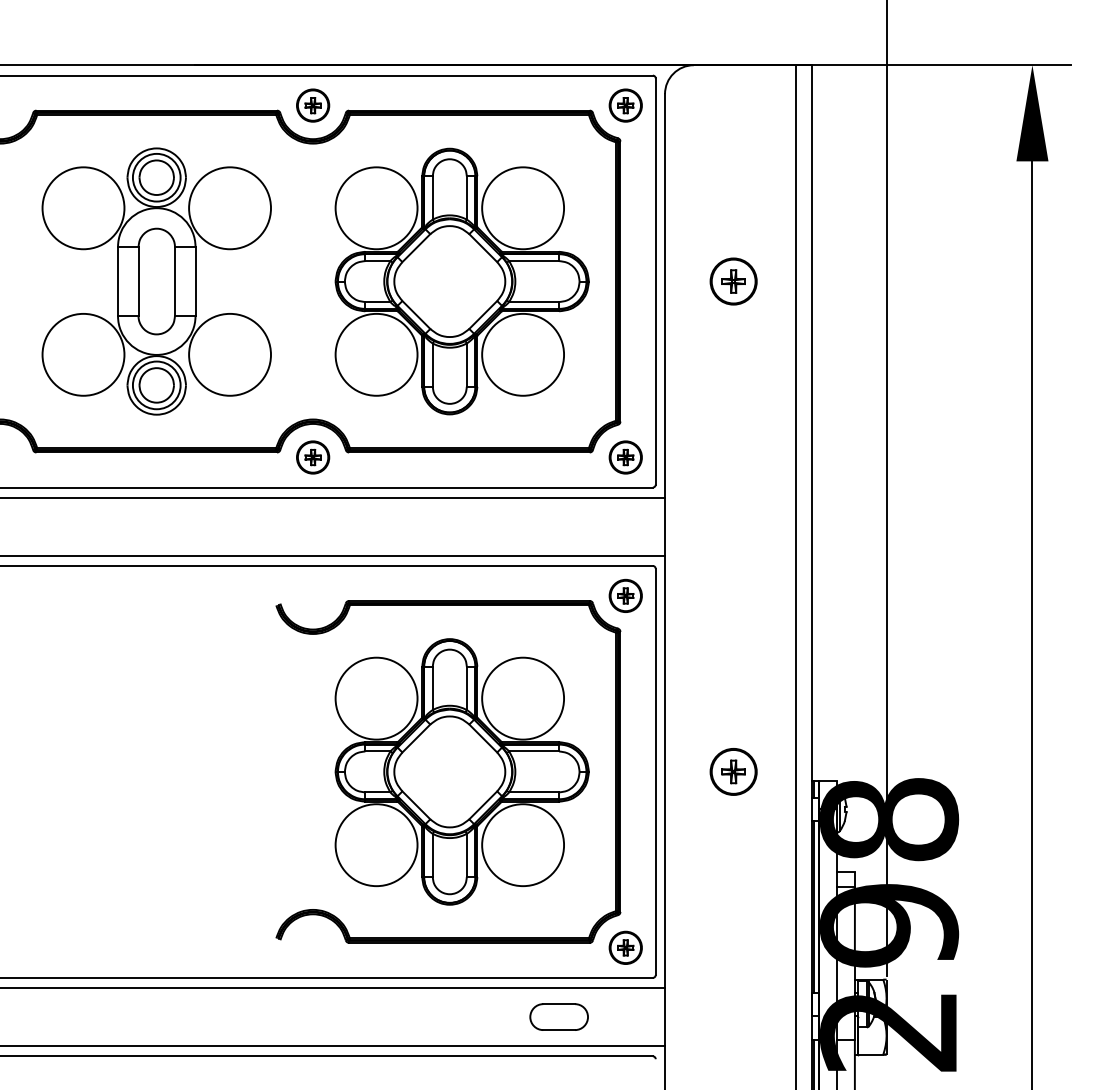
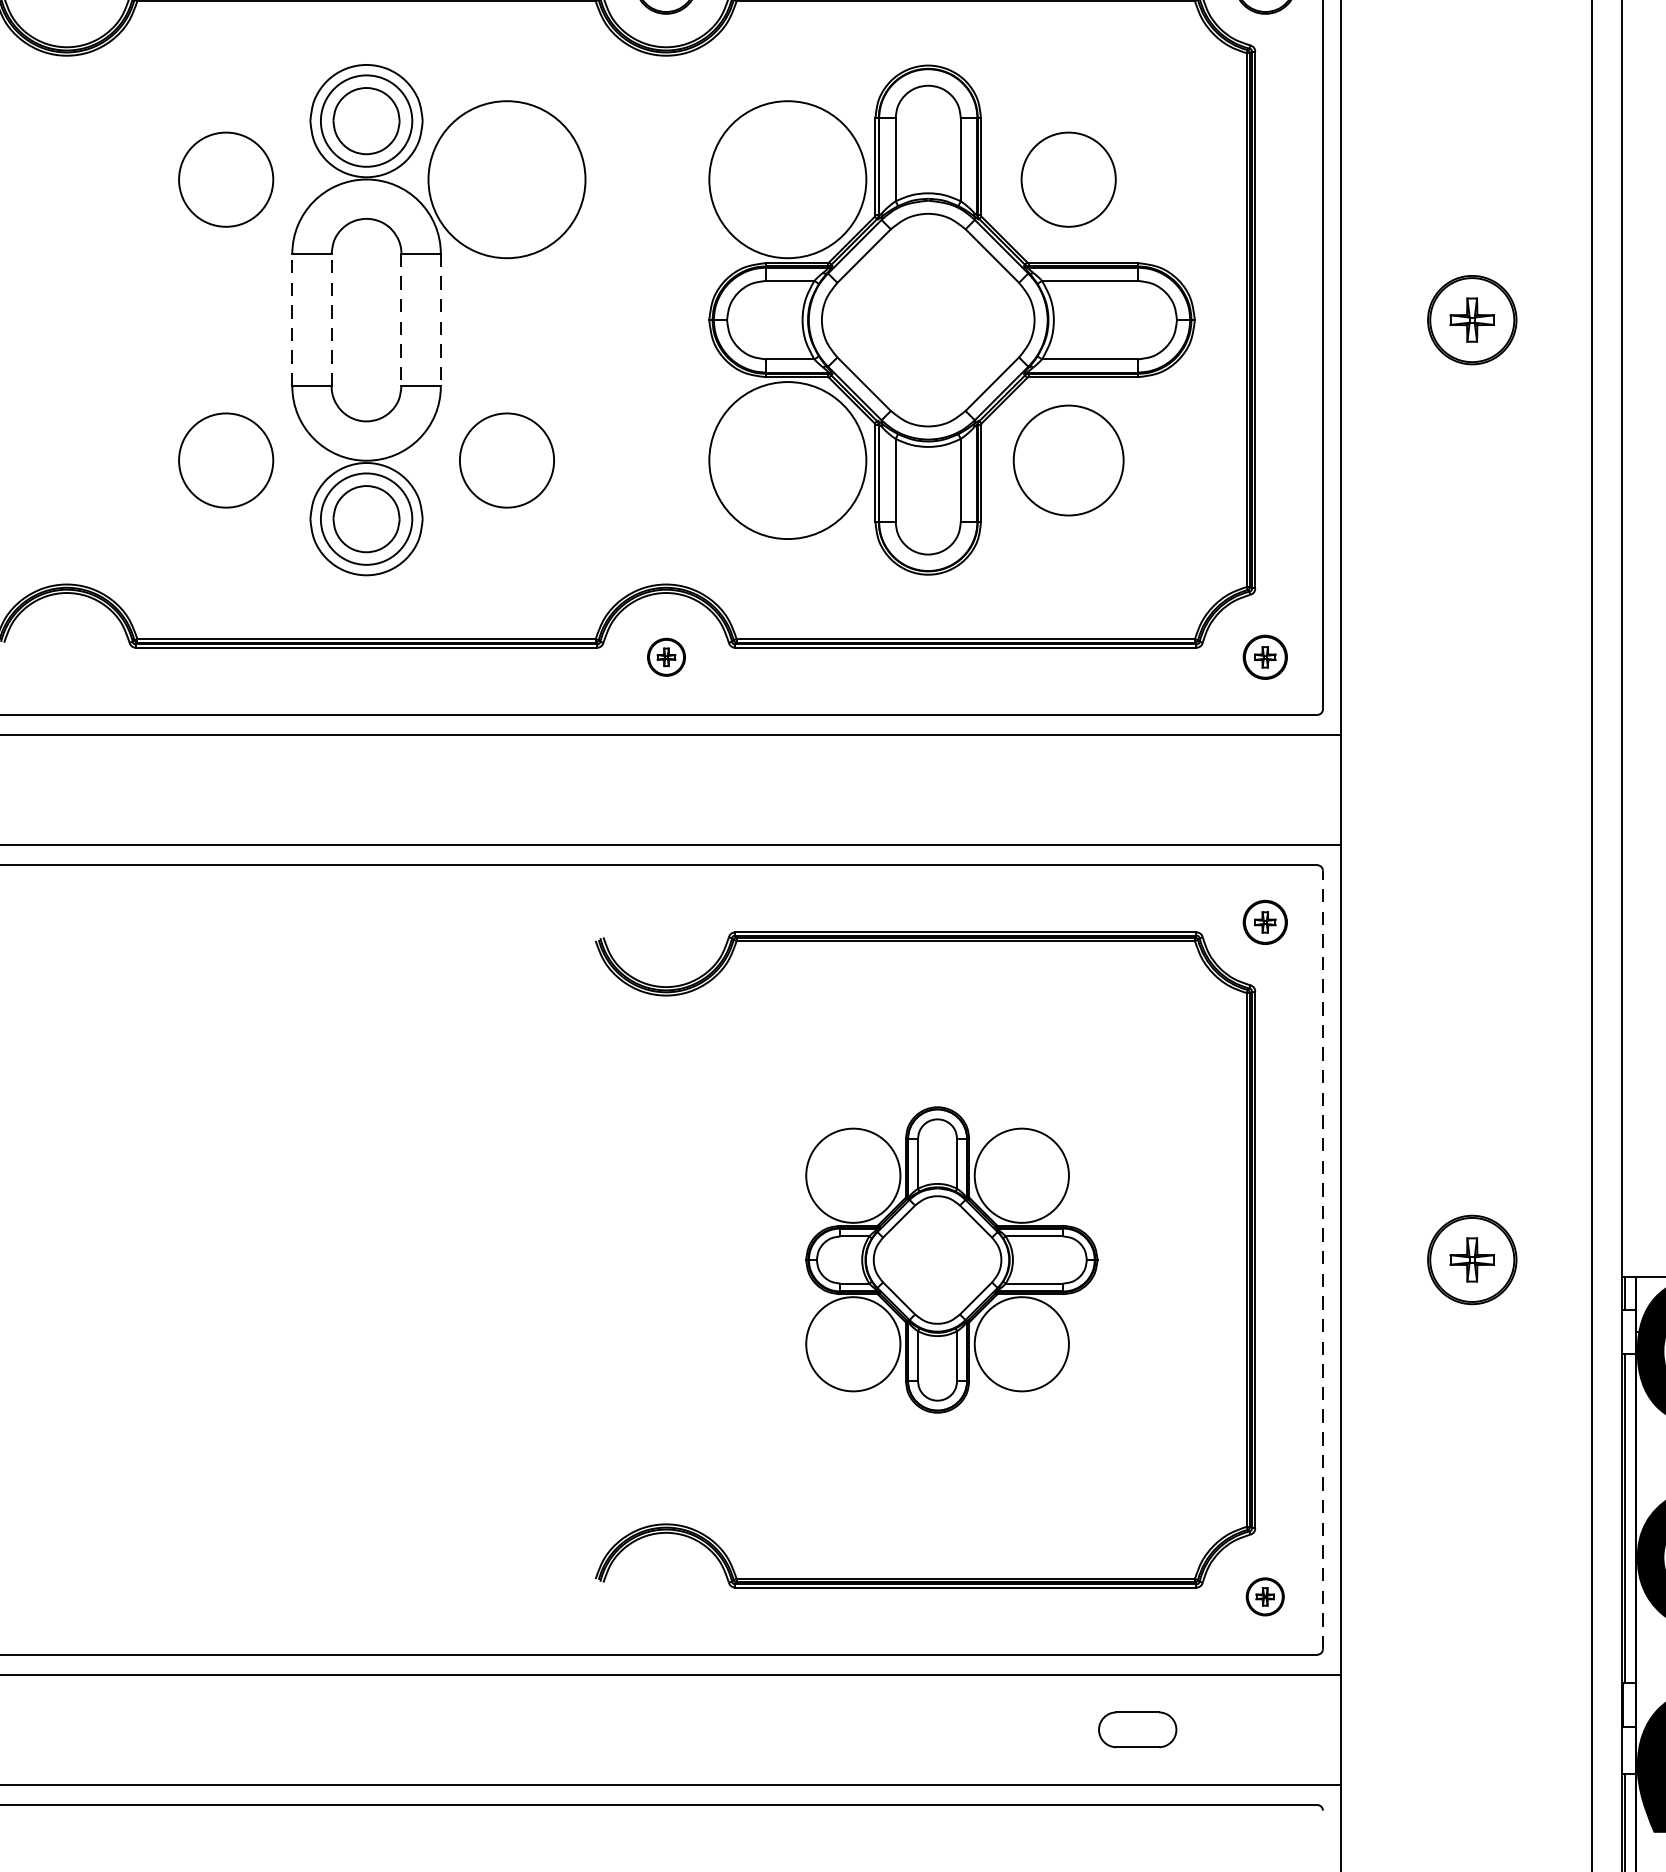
circle: (83, 208) -> (226, 180), size x0.6
circle: (523, 208) -> (1069, 180), size x0.6
line: (117, 281) -> (291, 320), solid -> dashed
line: (138, 281) -> (331, 320), solid -> dashed
line: (174, 281) -> (400, 320), solid -> dashed
line: (195, 281) -> (440, 320), solid -> dashed
circle: (83, 354) -> (226, 459), size x0.6
circle: (230, 354) -> (507, 459), size x0.6
circle: (523, 354) -> (1069, 459), size x0.7
part: (313, 457) -> (666, 657), size x0.6
part: (625, 457) -> (1264, 657), size x0.7
part: (625, 595) -> (1264, 921), size x0.7
part: (461, 771) -> (950, 1259), size x0.6
line: (655, 771) -> (1322, 1259), solid -> dashed
part: (625, 947) -> (1264, 1596), size x0.6
part: (558, 1016) -> (1136, 1728), size x0.7

